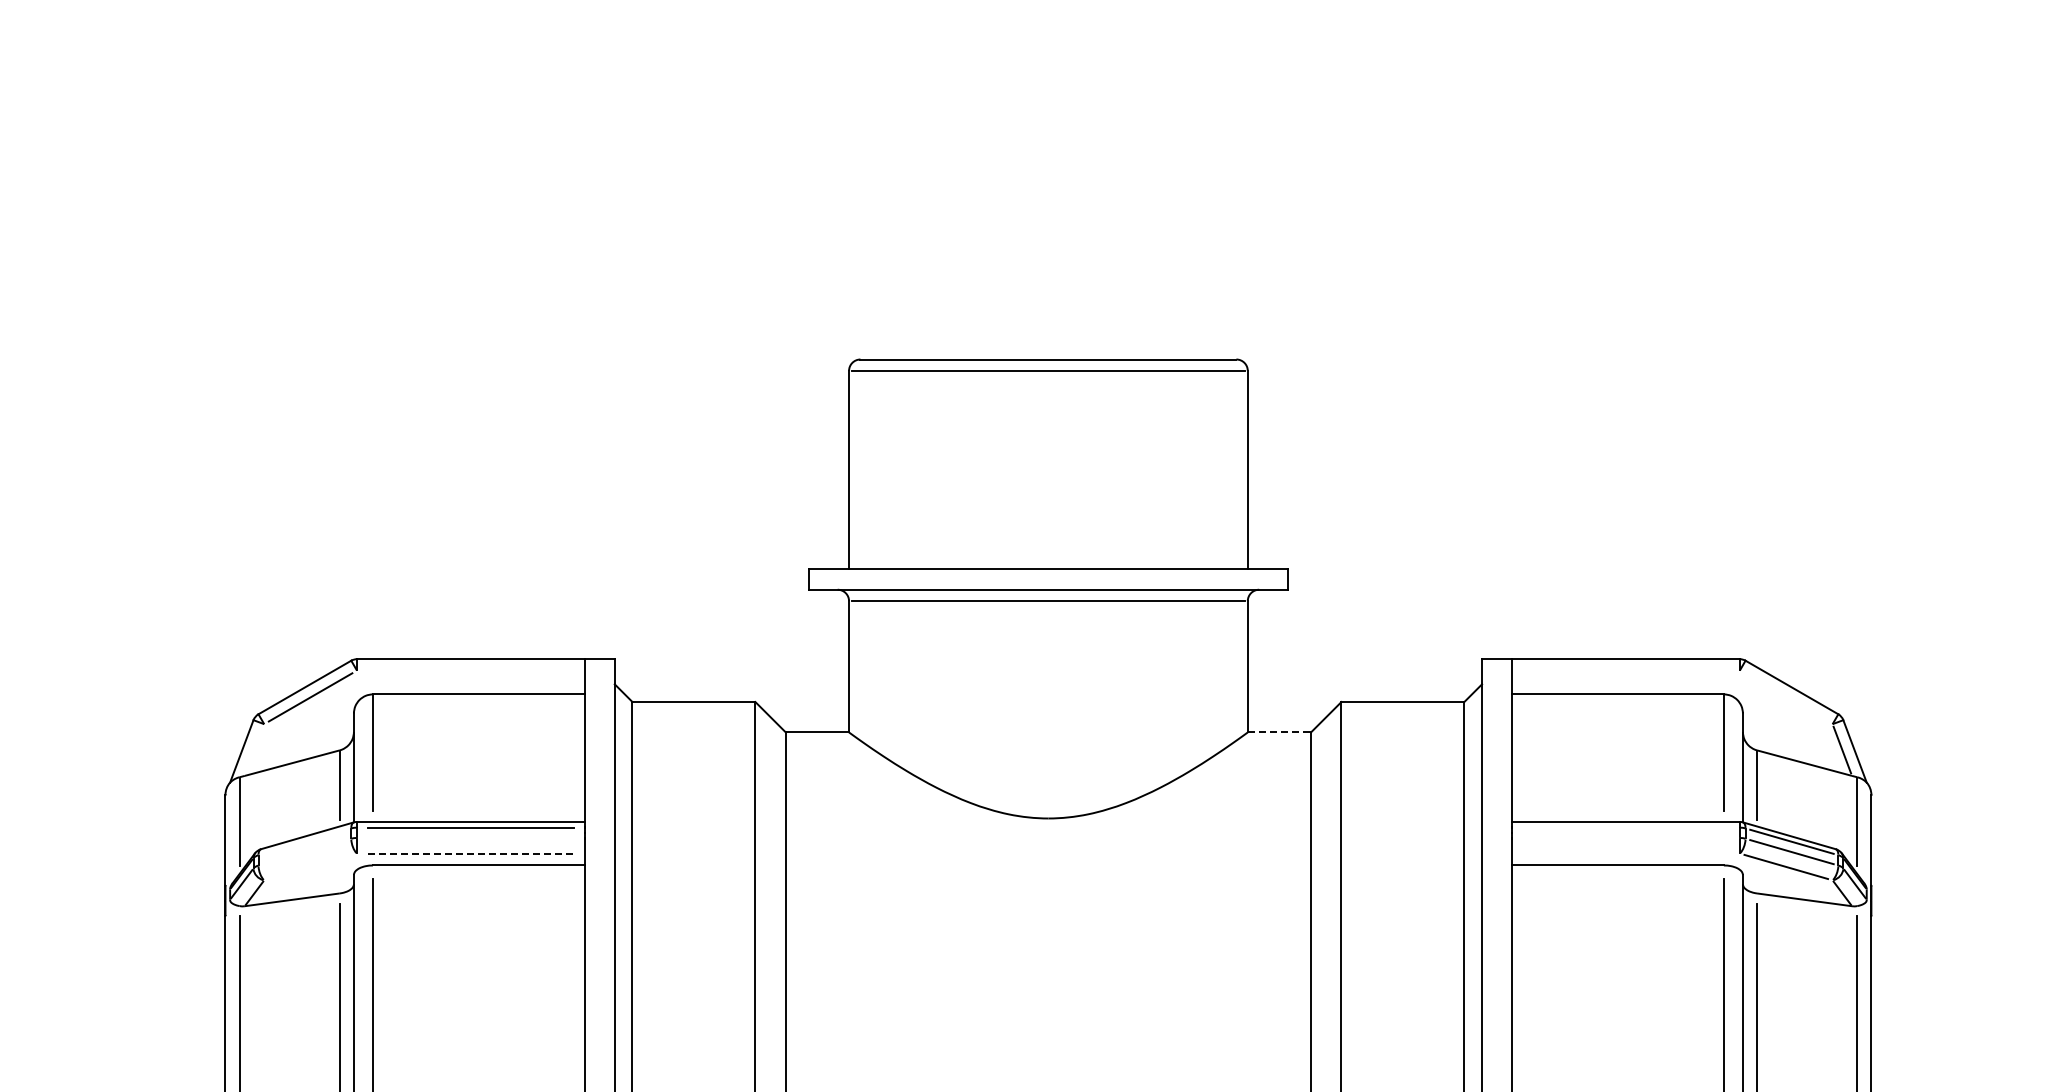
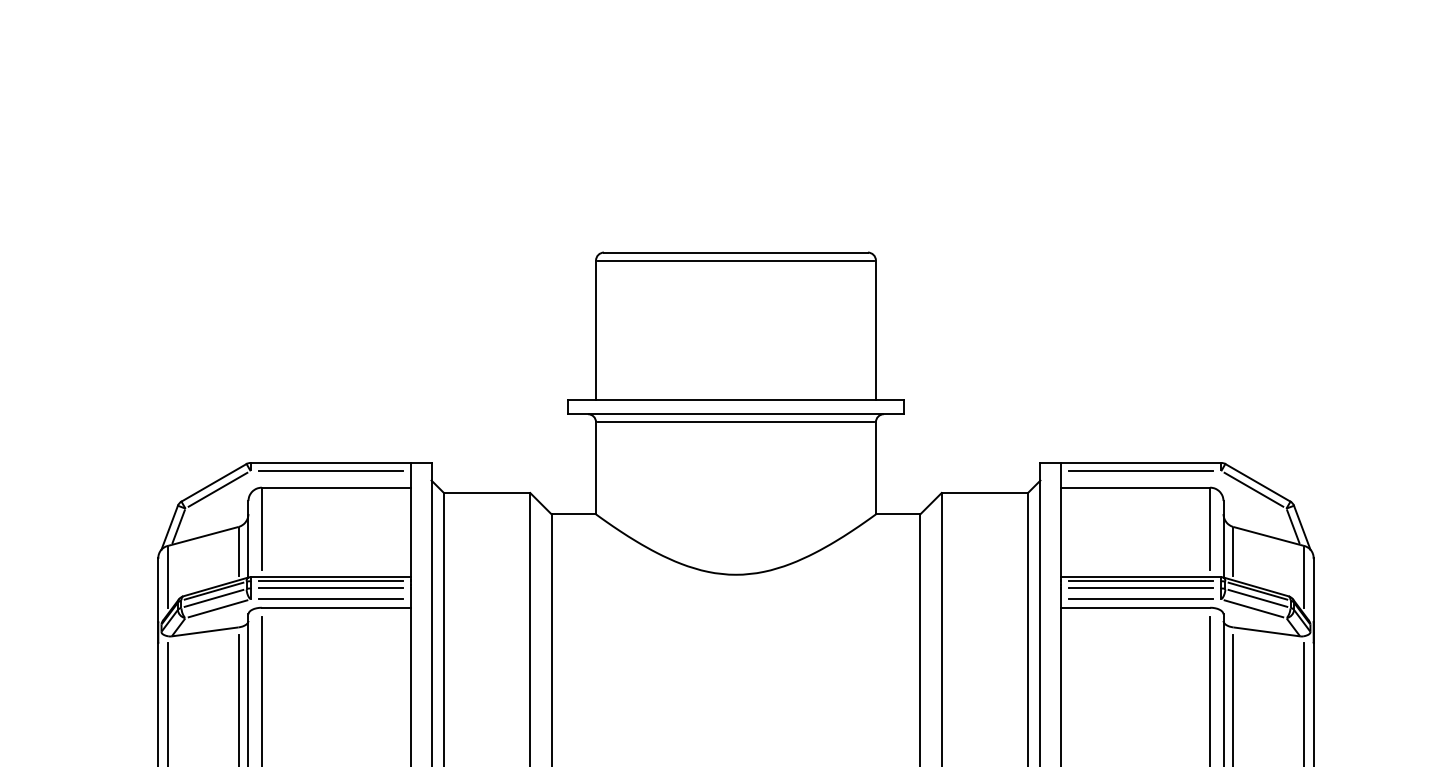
line: (470, 670) -> (330, 470), added
line: (1625, 670) -> (1141, 470), added
line: (1786, 697) -> (1254, 489), added
line: (1279, 732) -> (898, 514), dashed -> solid
line: (254, 749) -> (178, 526), added
line: (1625, 827) -> (1141, 581), added
line: (470, 837) -> (330, 588), added
line: (1625, 837) -> (1141, 588), added
line: (304, 841) -> (213, 590), added
line: (304, 852) -> (213, 598), added
line: (471, 853) -> (330, 599), dashed -> solid
line: (1625, 853) -> (1141, 599), added
line: (310, 866) -> (217, 608), added

